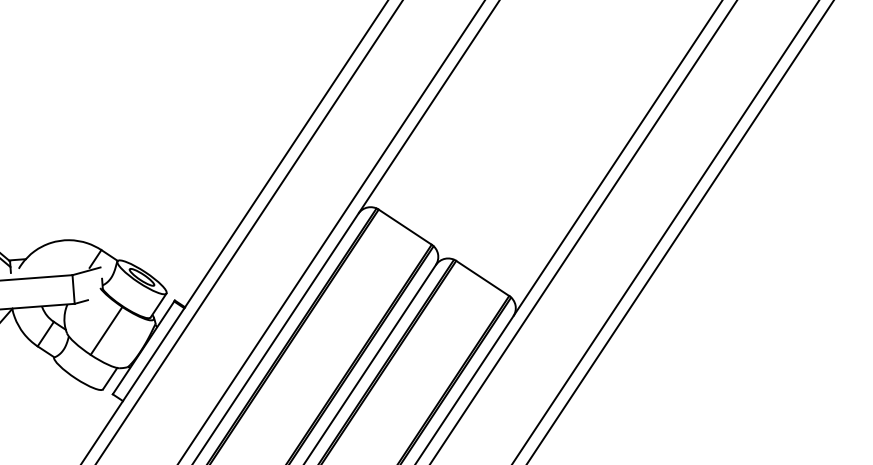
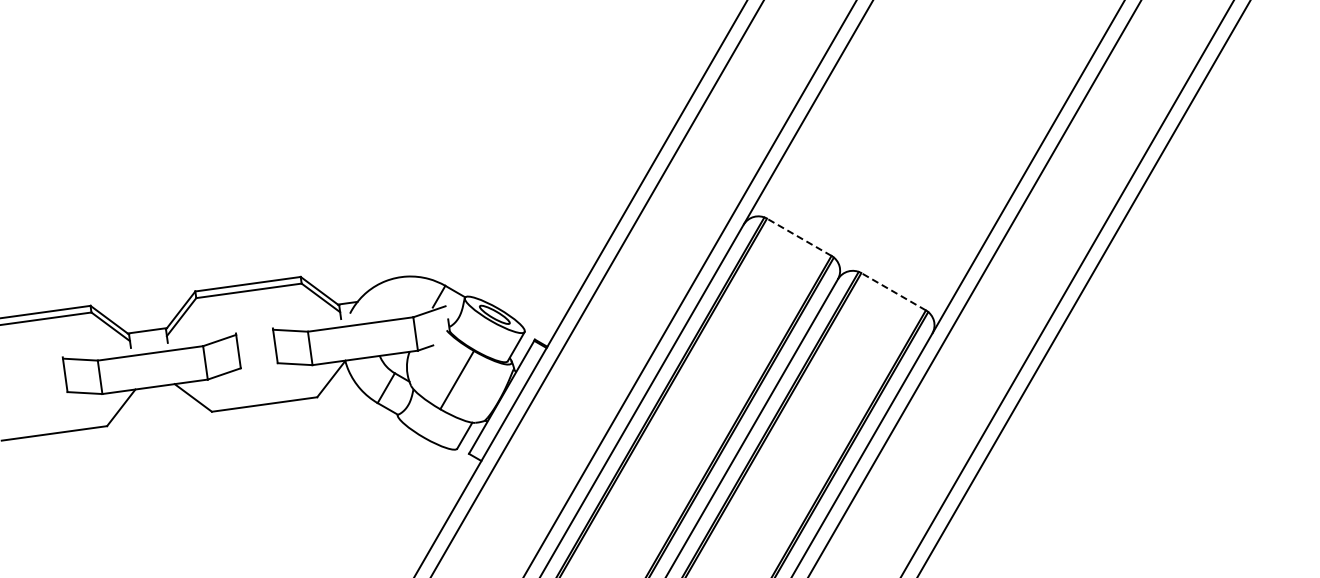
line: (404, 227) -> (798, 237), solid -> dashed
line: (482, 278) -> (893, 291), solid -> dashed

